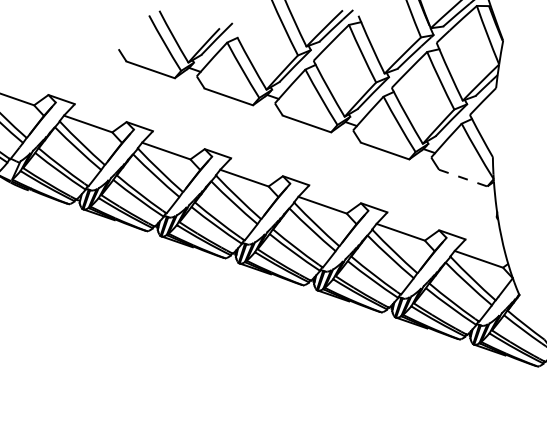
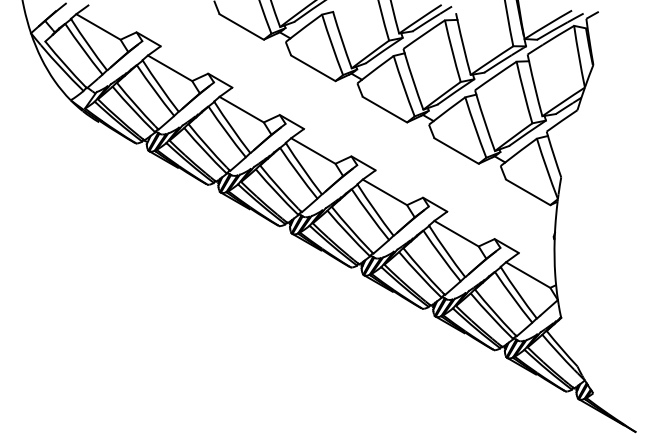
line: (463, 178) -> (528, 192), dashed -> solid

